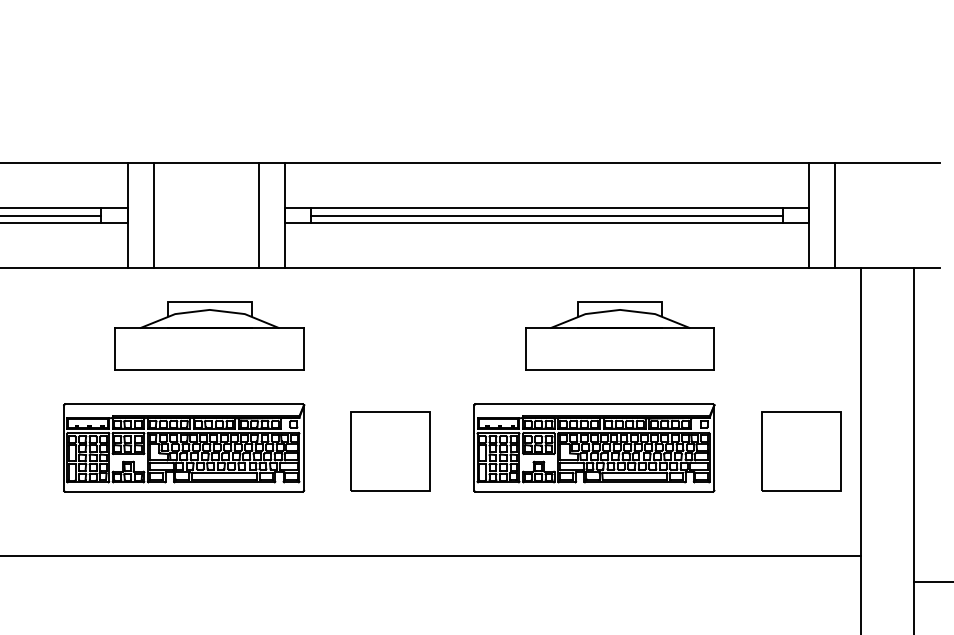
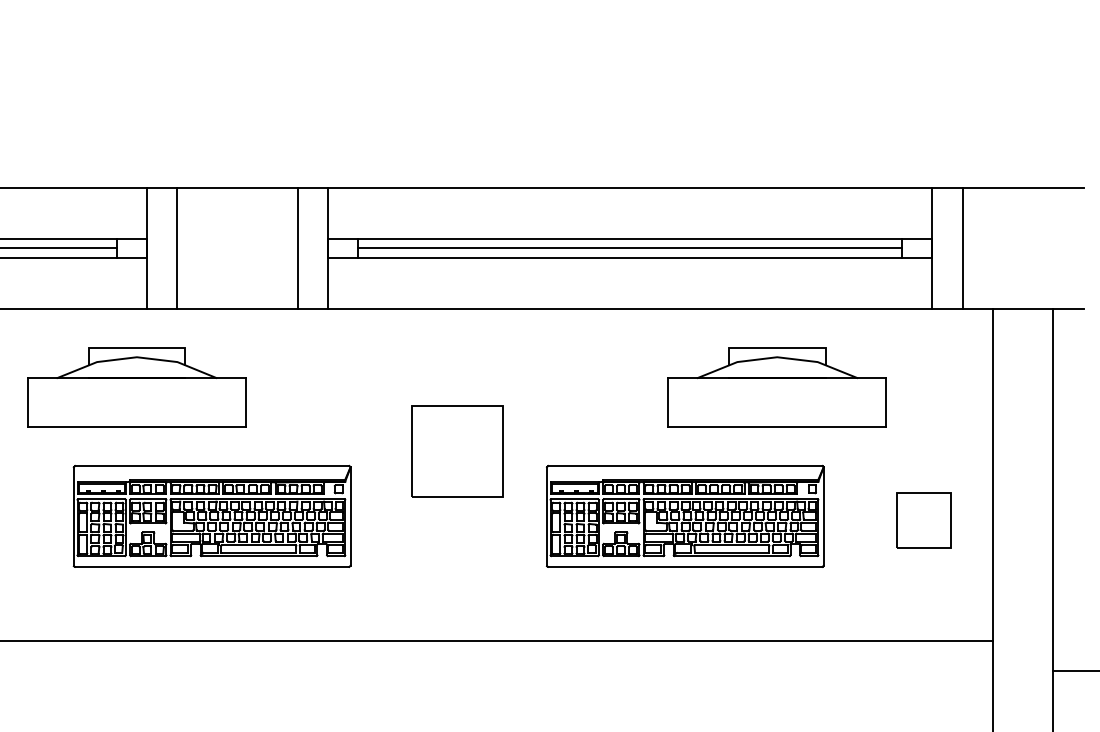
part: (209, 335) -> (136, 386), moved
part: (619, 335) -> (776, 386), moved
part: (390, 451) -> (457, 451), moved
part: (801, 451) -> (924, 520), size x0.6

